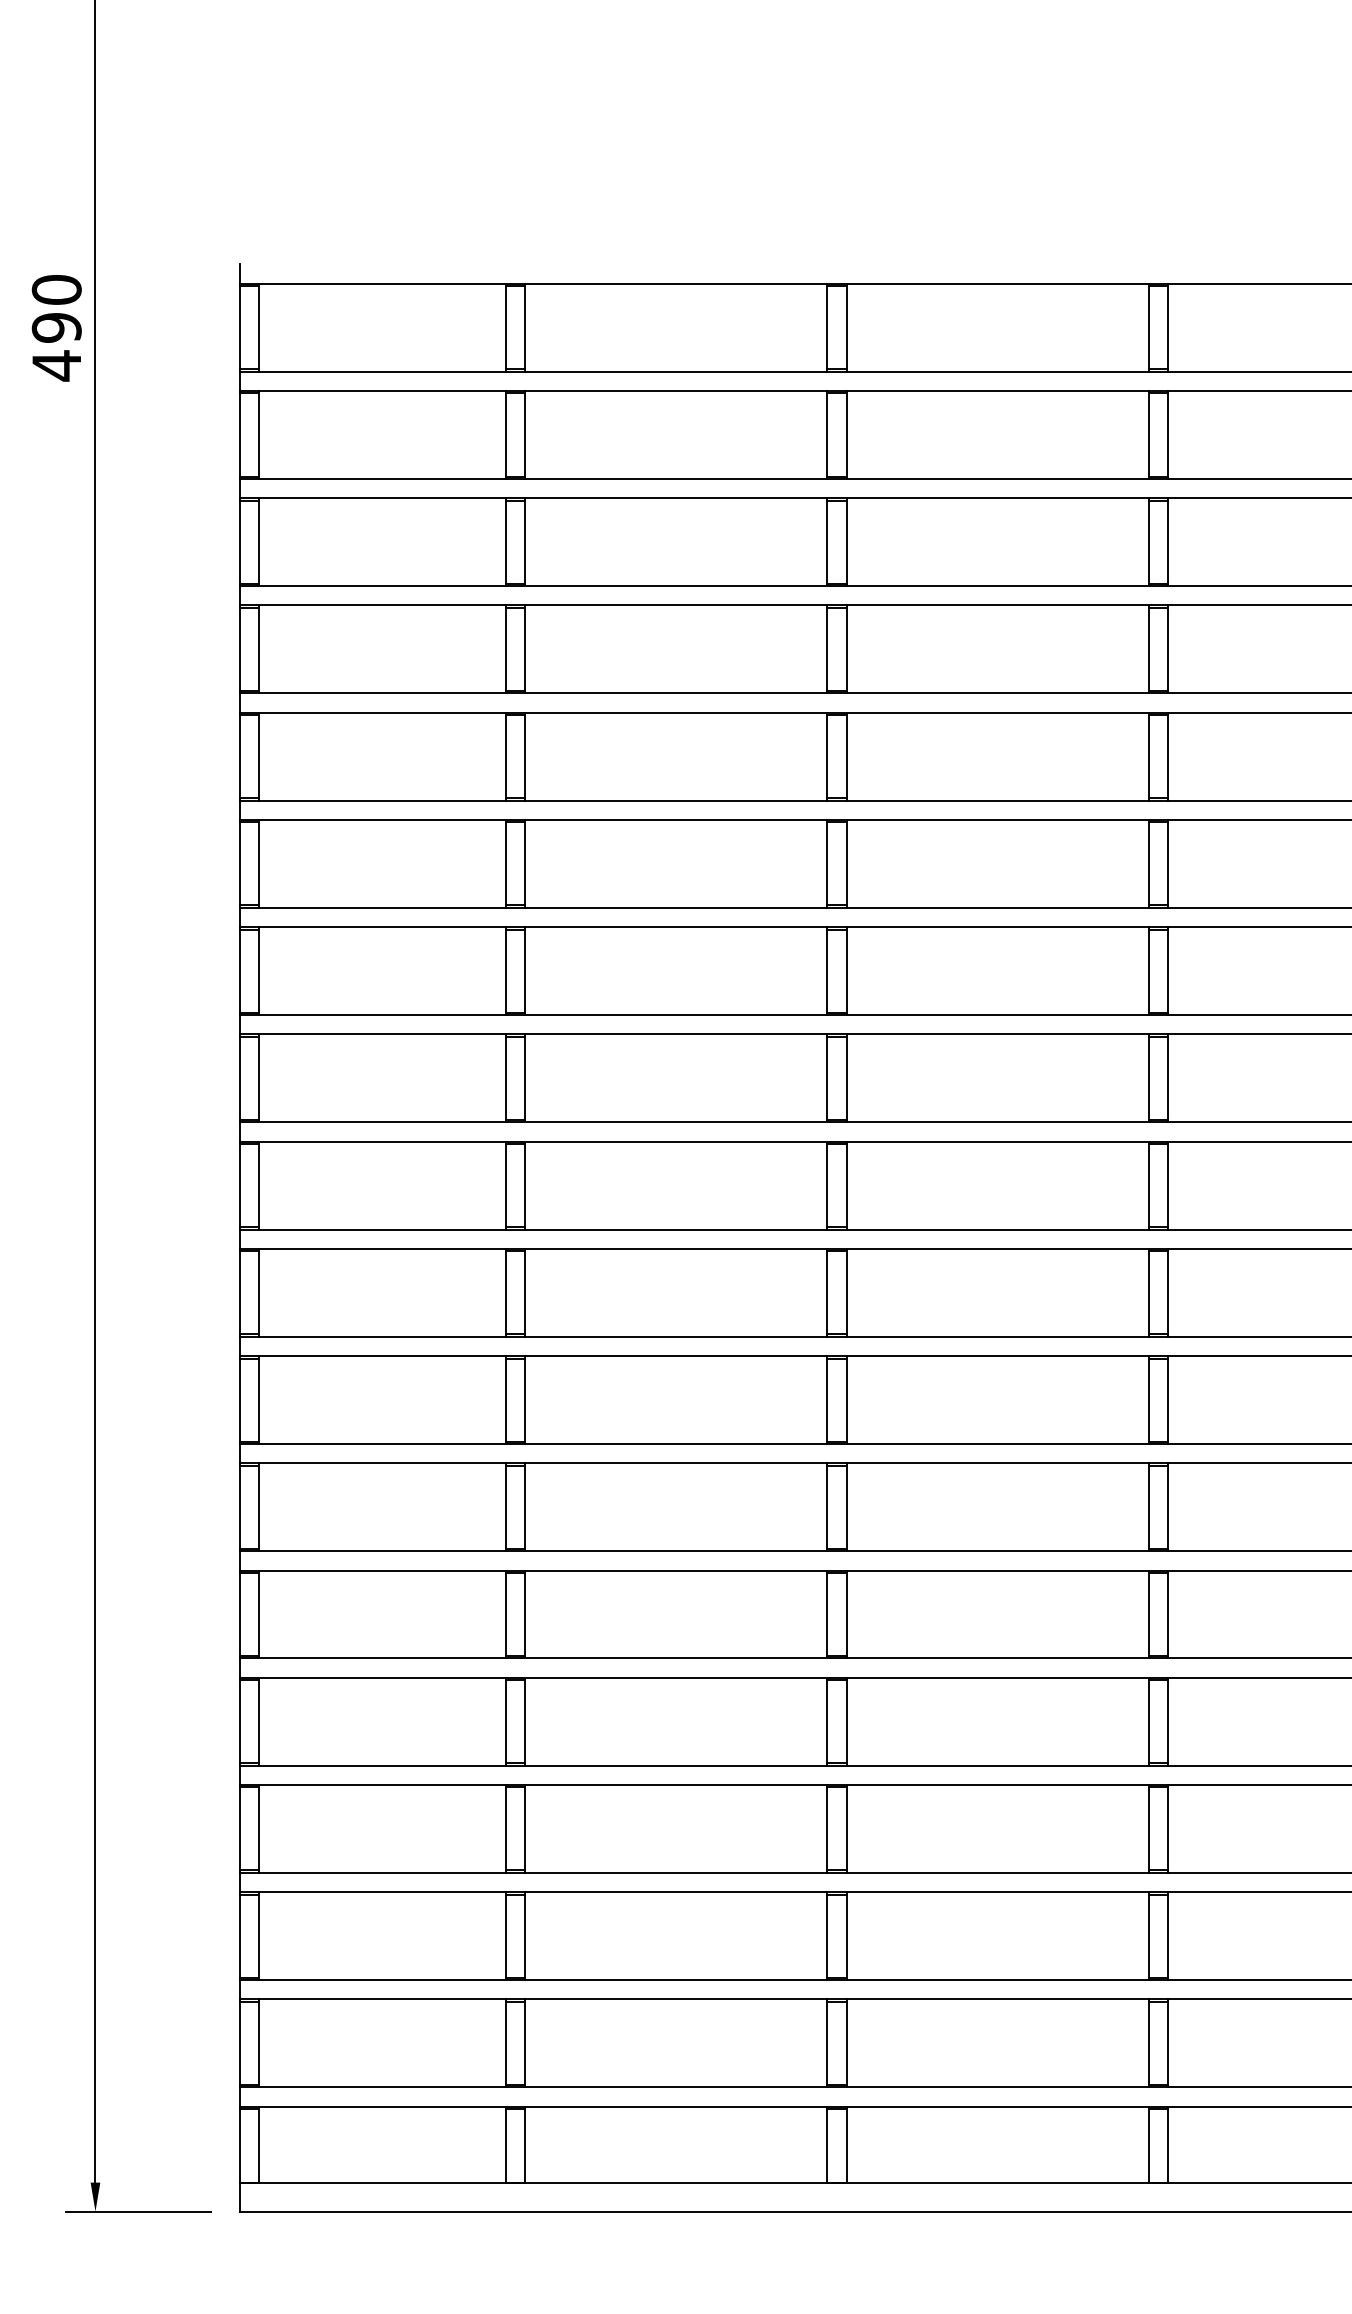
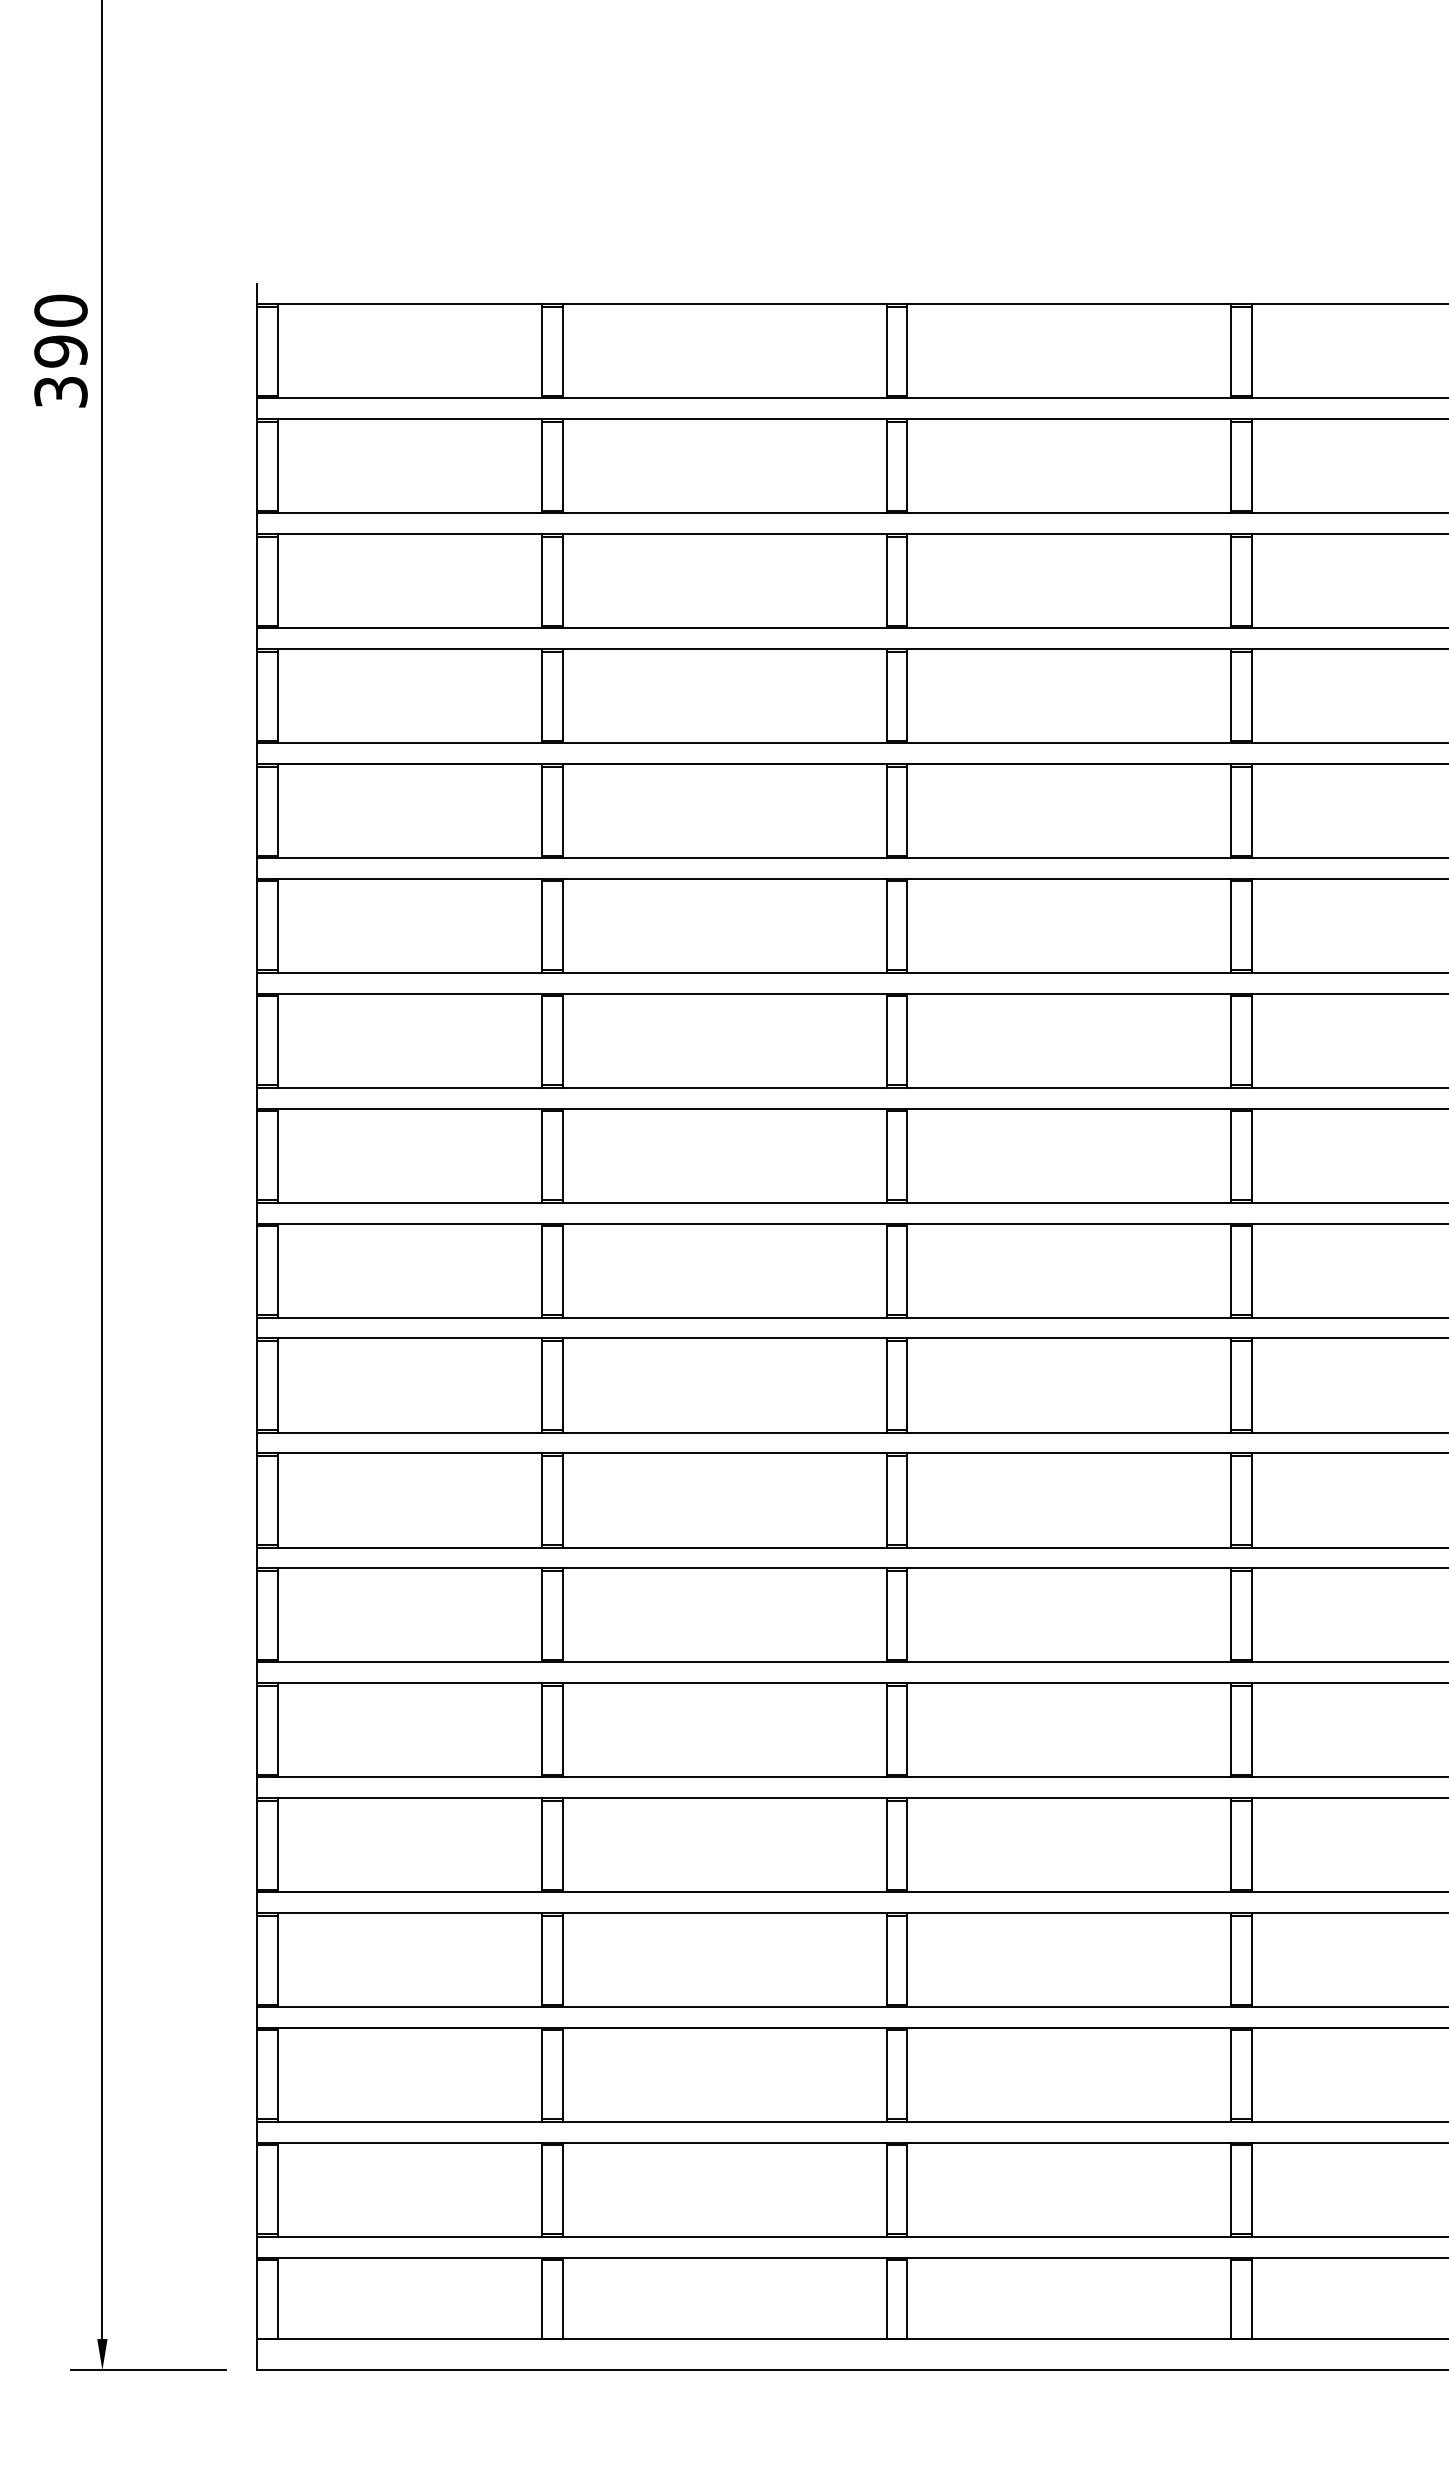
text: (56, 366) -> (60, 392), 490 -> 390

